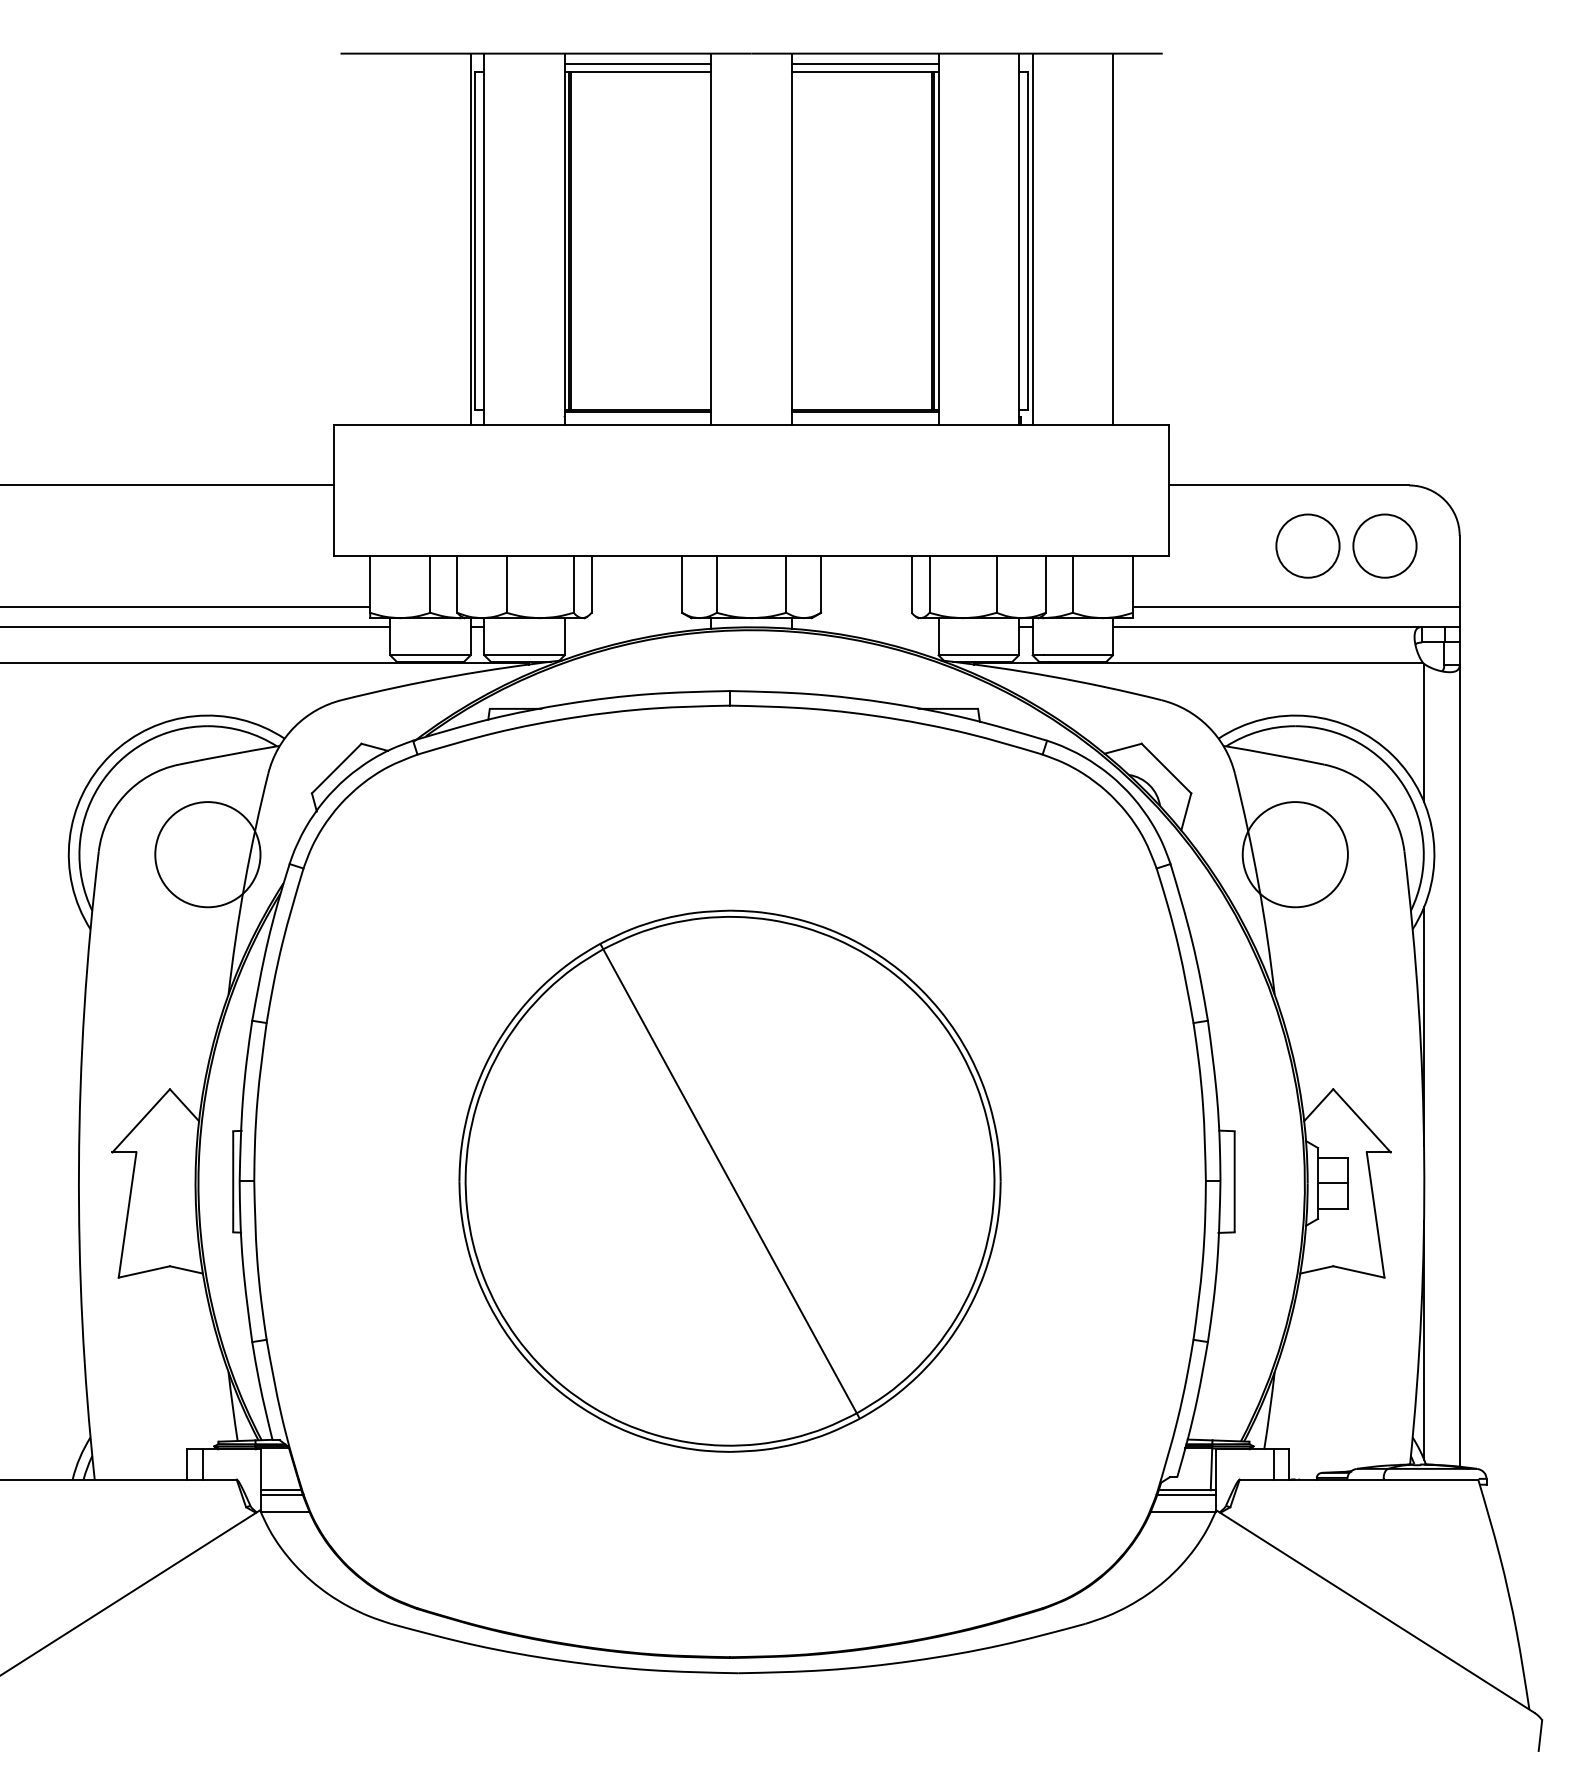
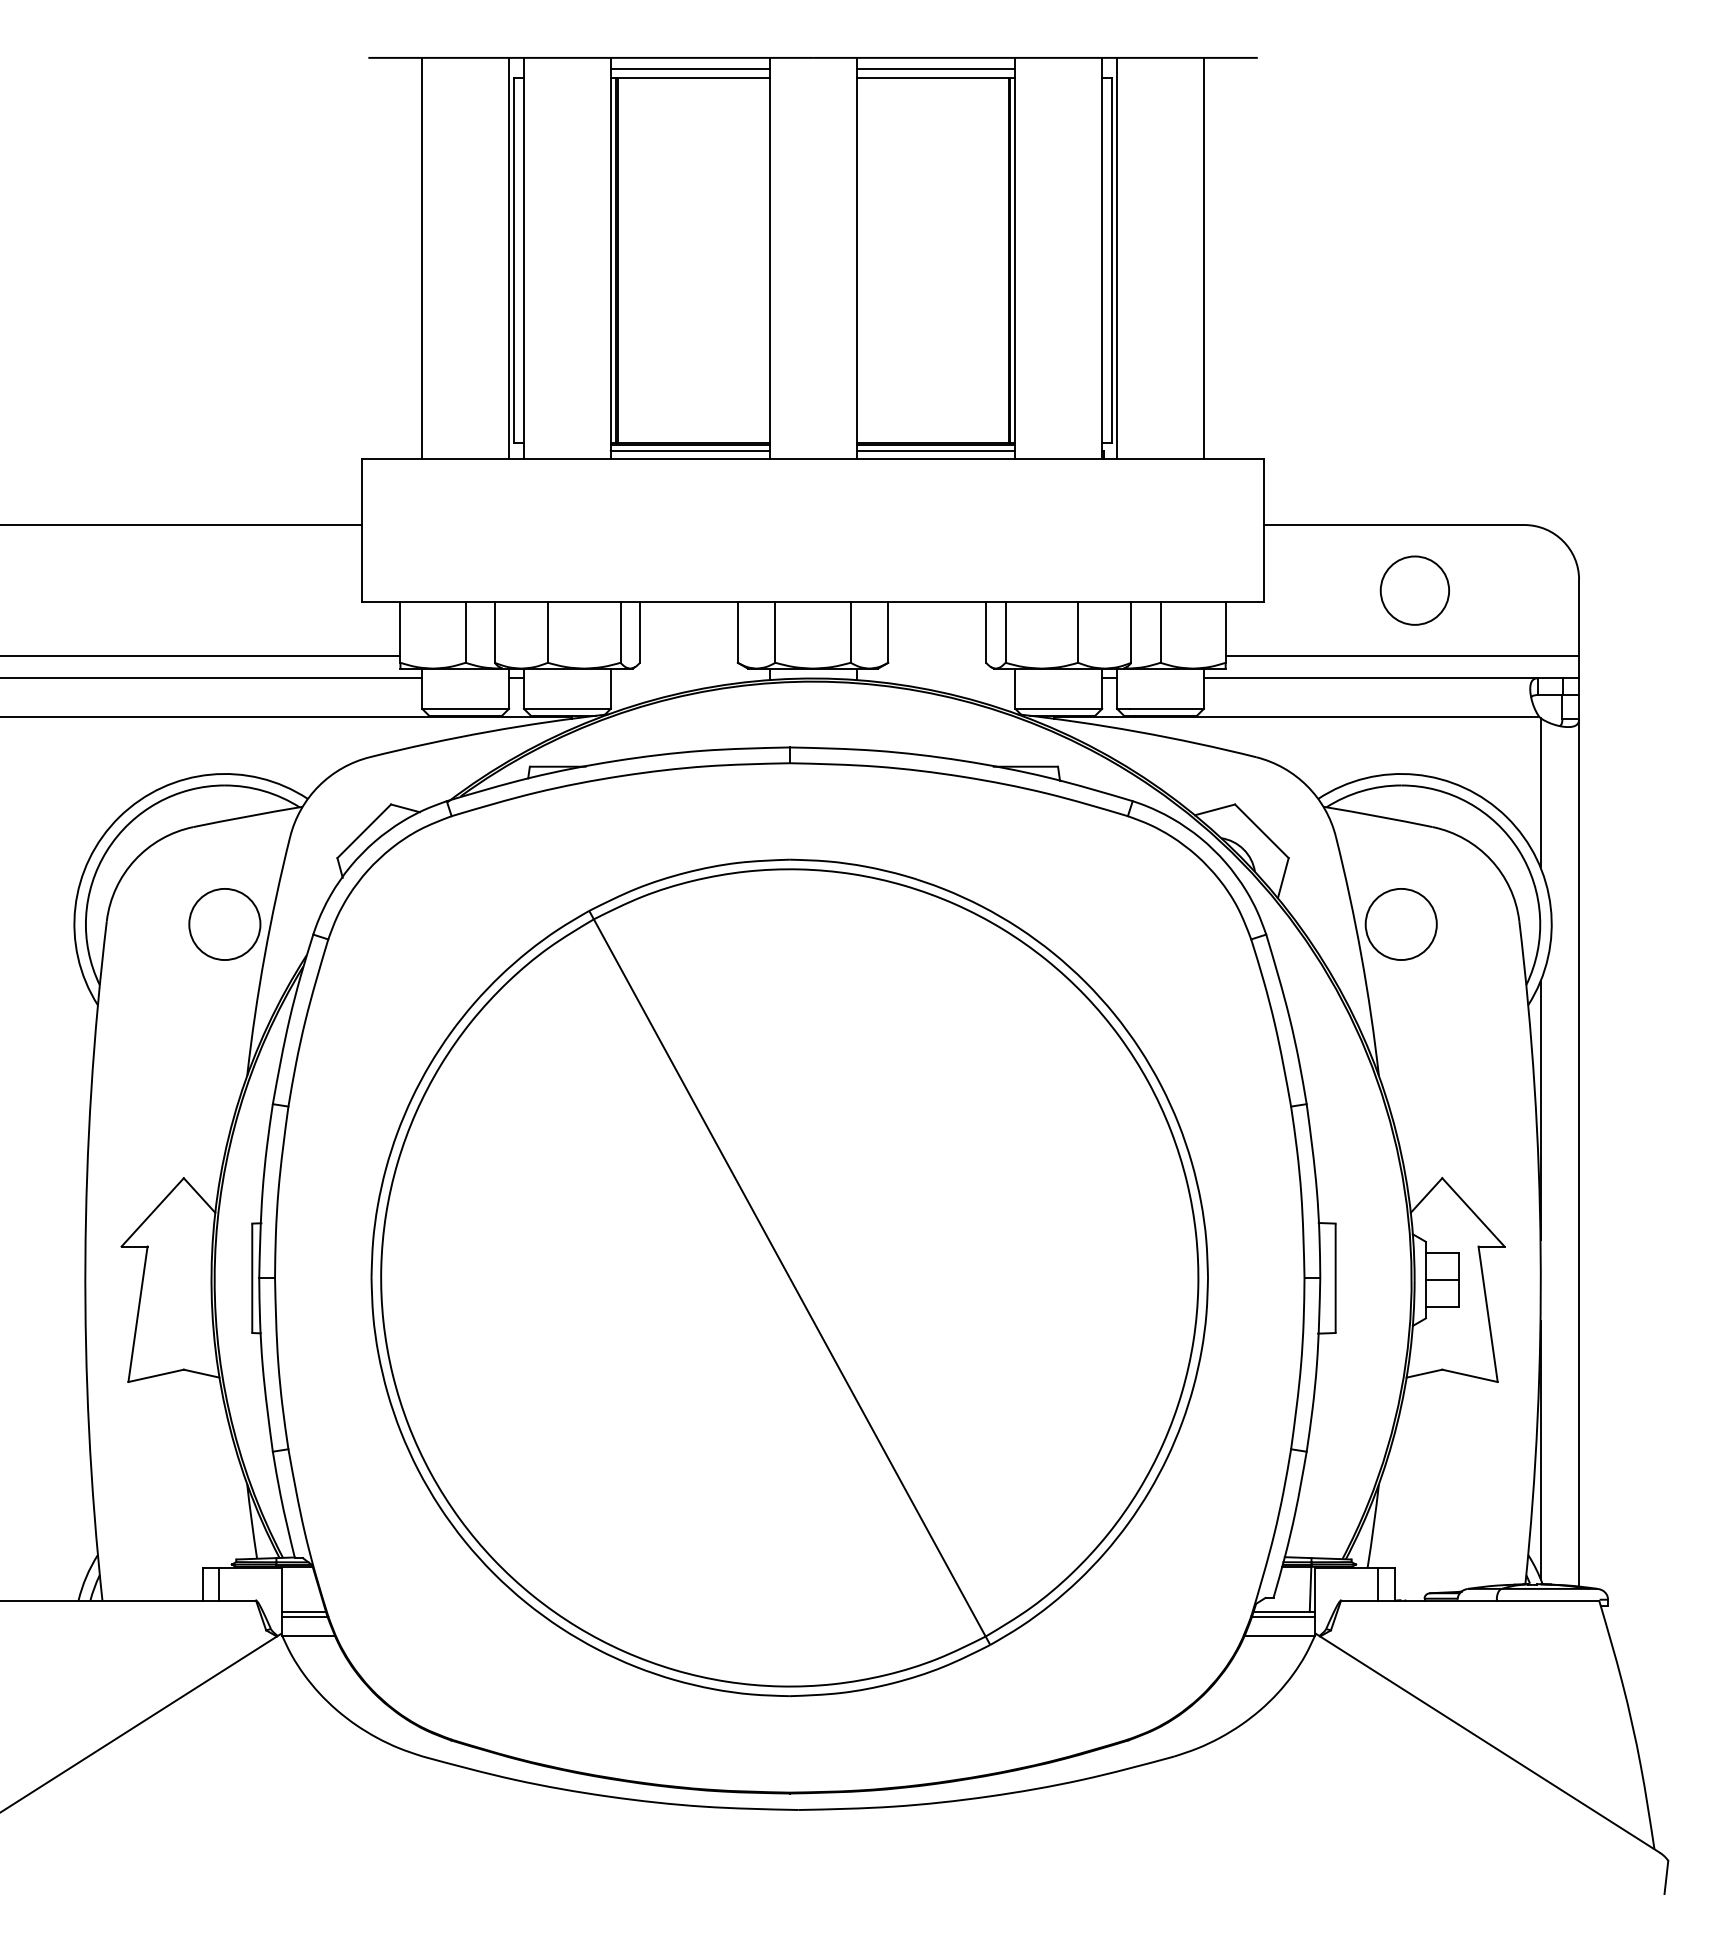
line: (390, 238) -> (422, 257), added
line: (637, 416) -> (689, 450), added
line: (864, 416) -> (935, 450), added
circle: (1384, 545) -> (1497, 589), removed
circle: (207, 854) -> (224, 924), size x0.62
circle: (1295, 854) -> (1401, 924), size x0.62
part: (729, 1180) -> (789, 1276), size x1.43

